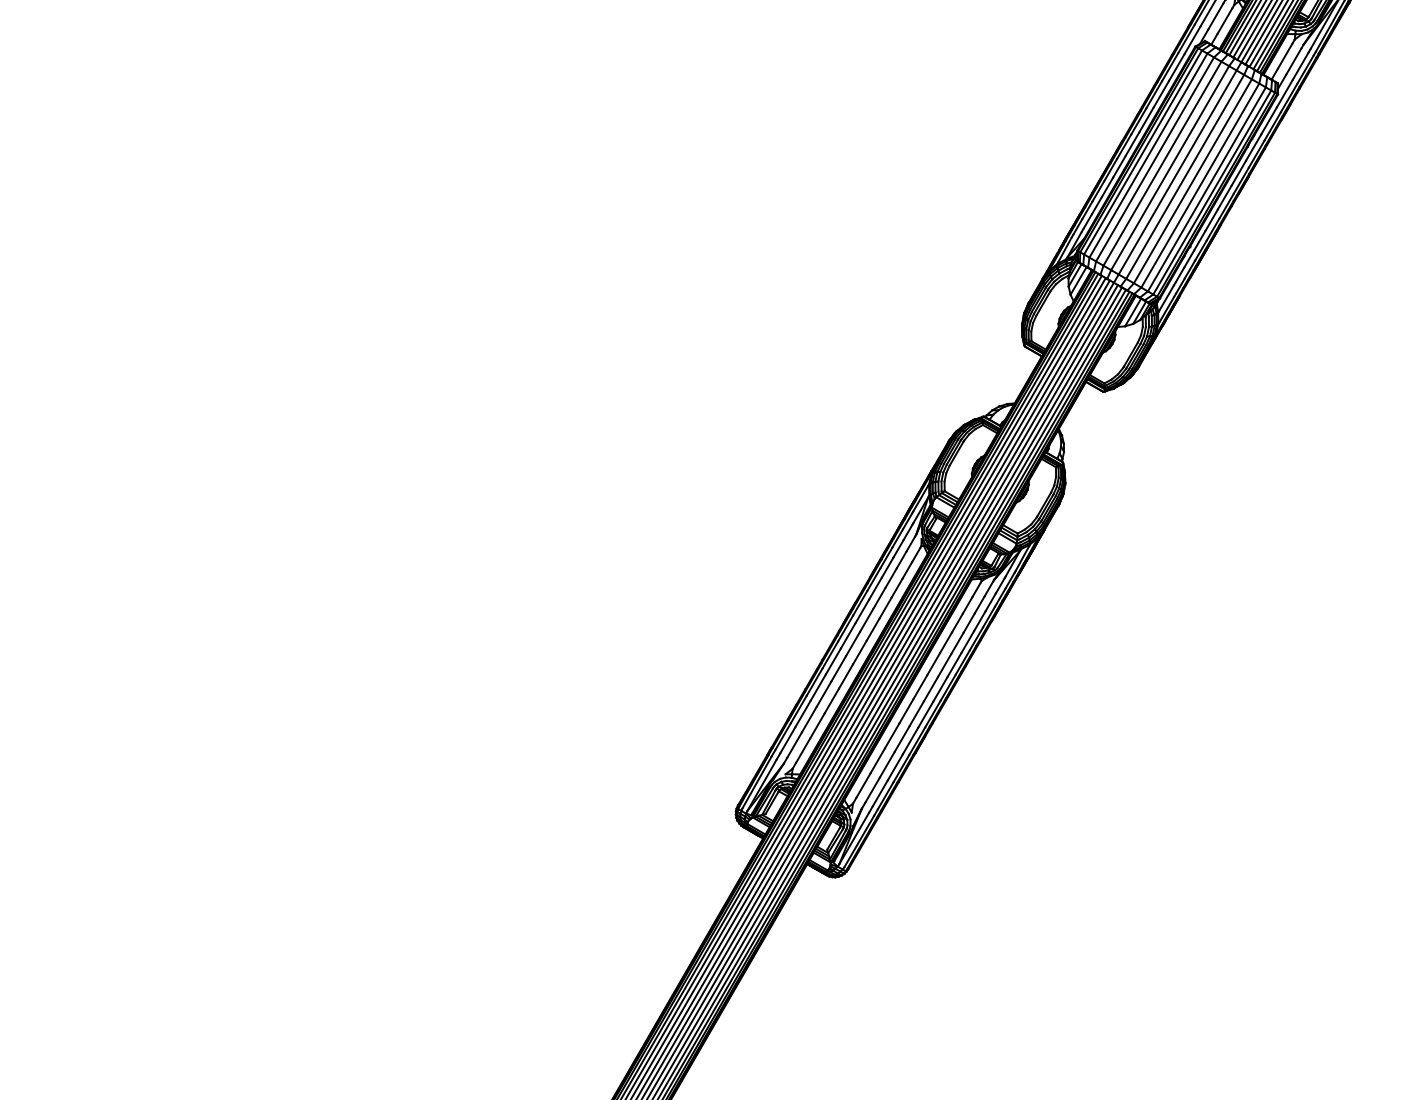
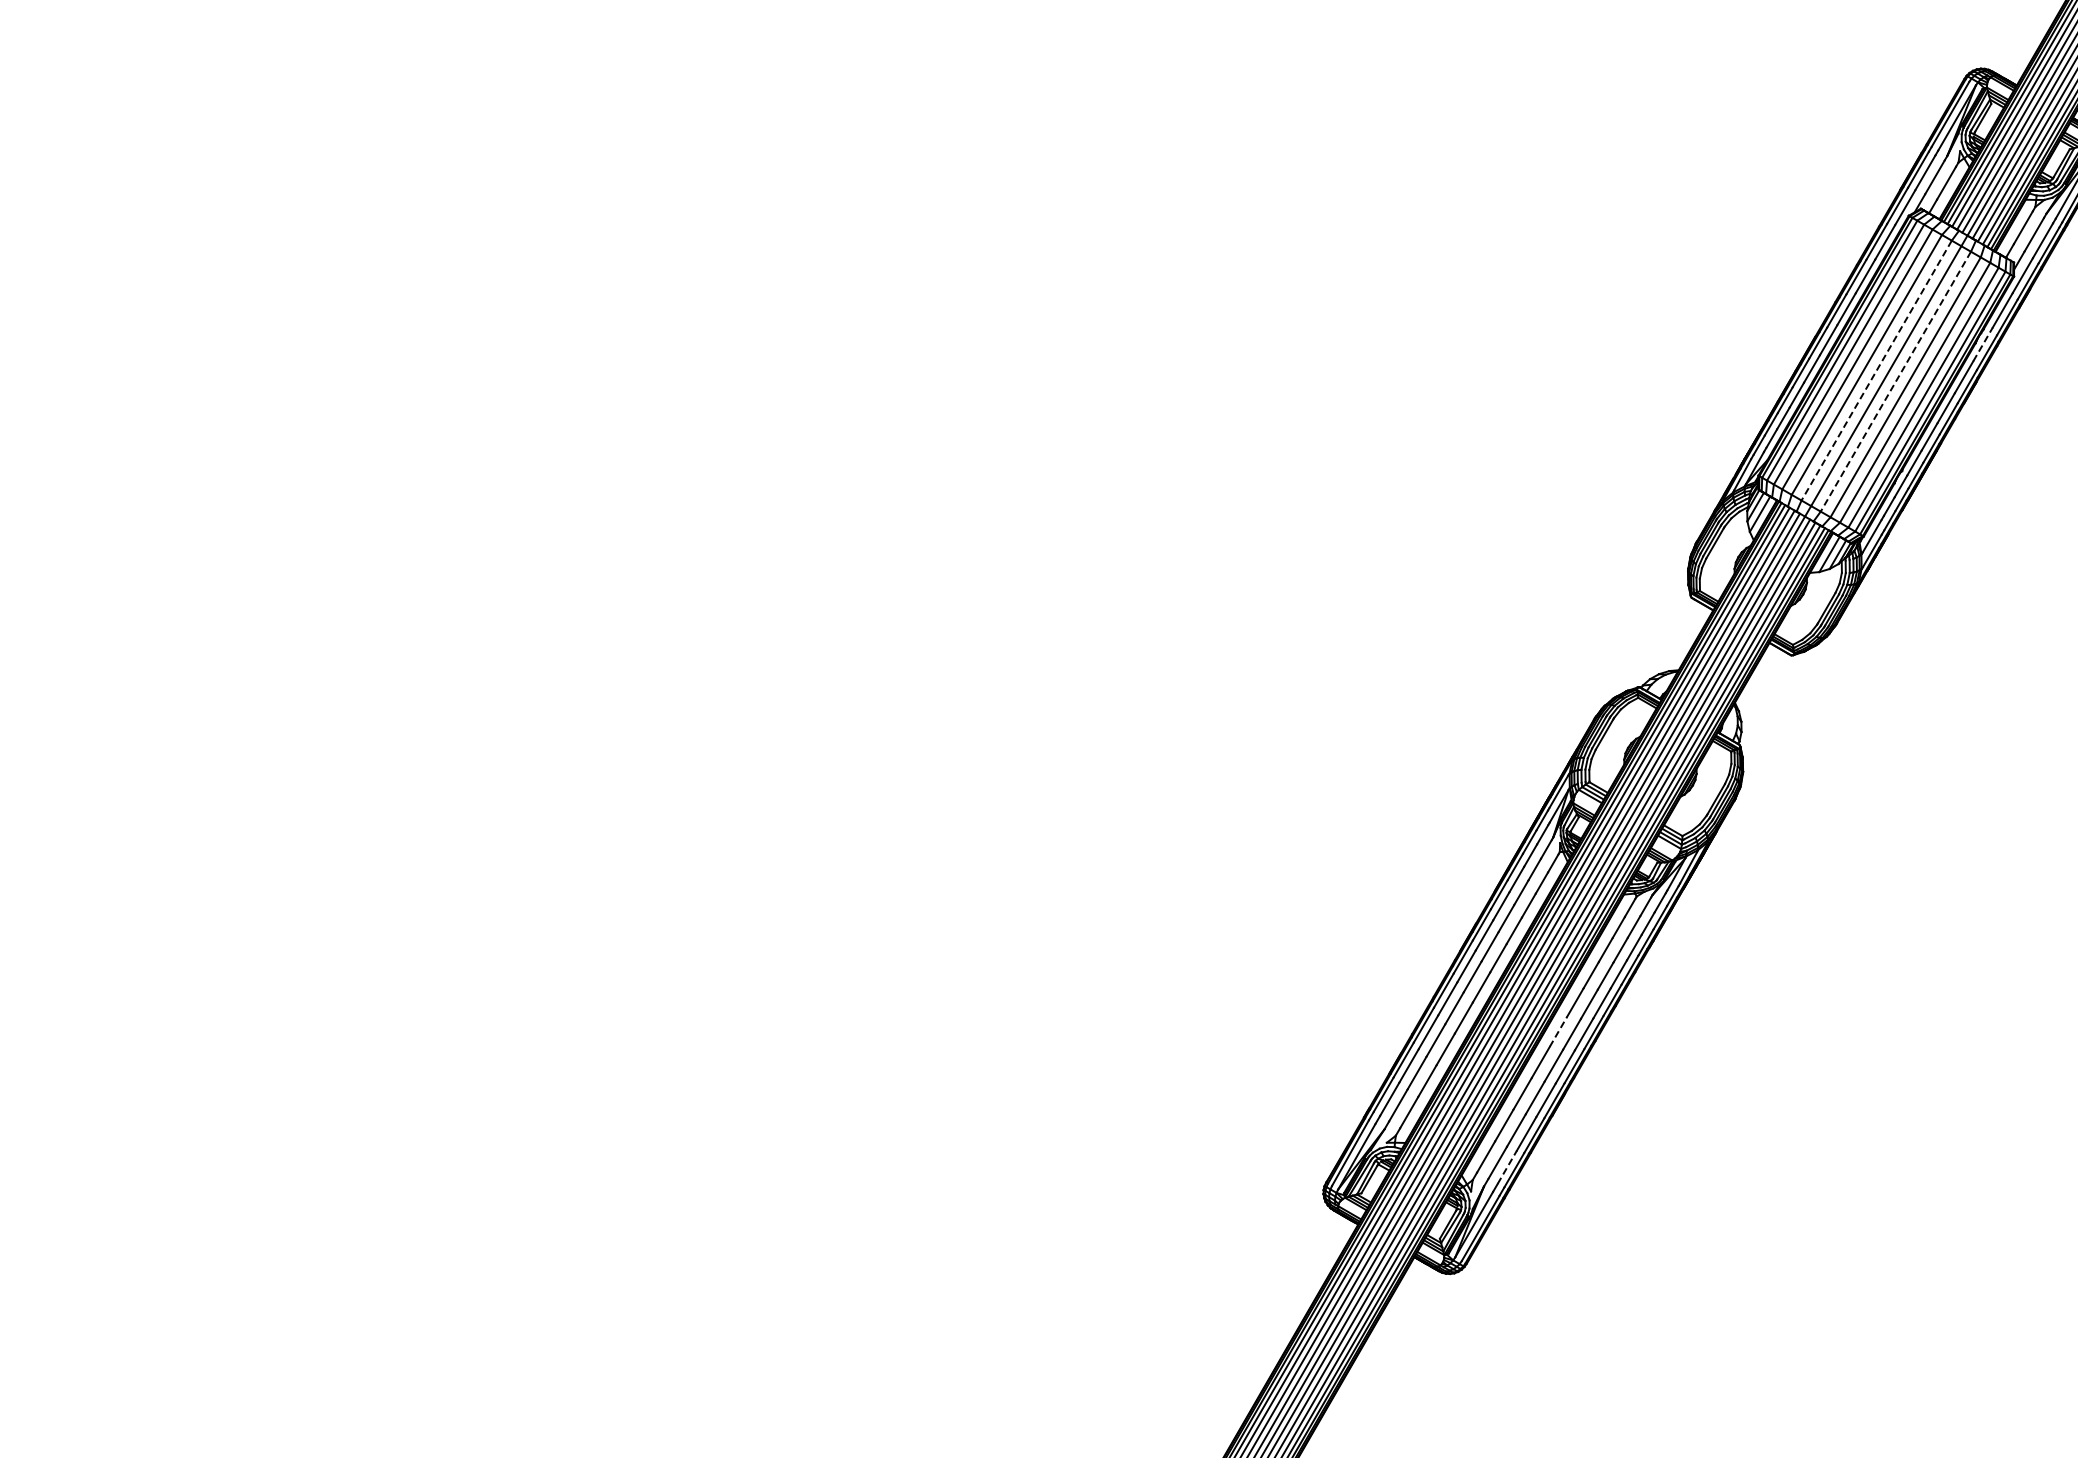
line: (1253, 146) -> (1983, 343), solid -> dashed
line: (1169, 168) -> (1876, 371), solid -> dashed
line: (1184, 177) -> (1895, 382), solid -> dashed
line: (920, 686) -> (1558, 1031), solid -> dashed
line: (880, 792) -> (1507, 1166), solid -> dashed

